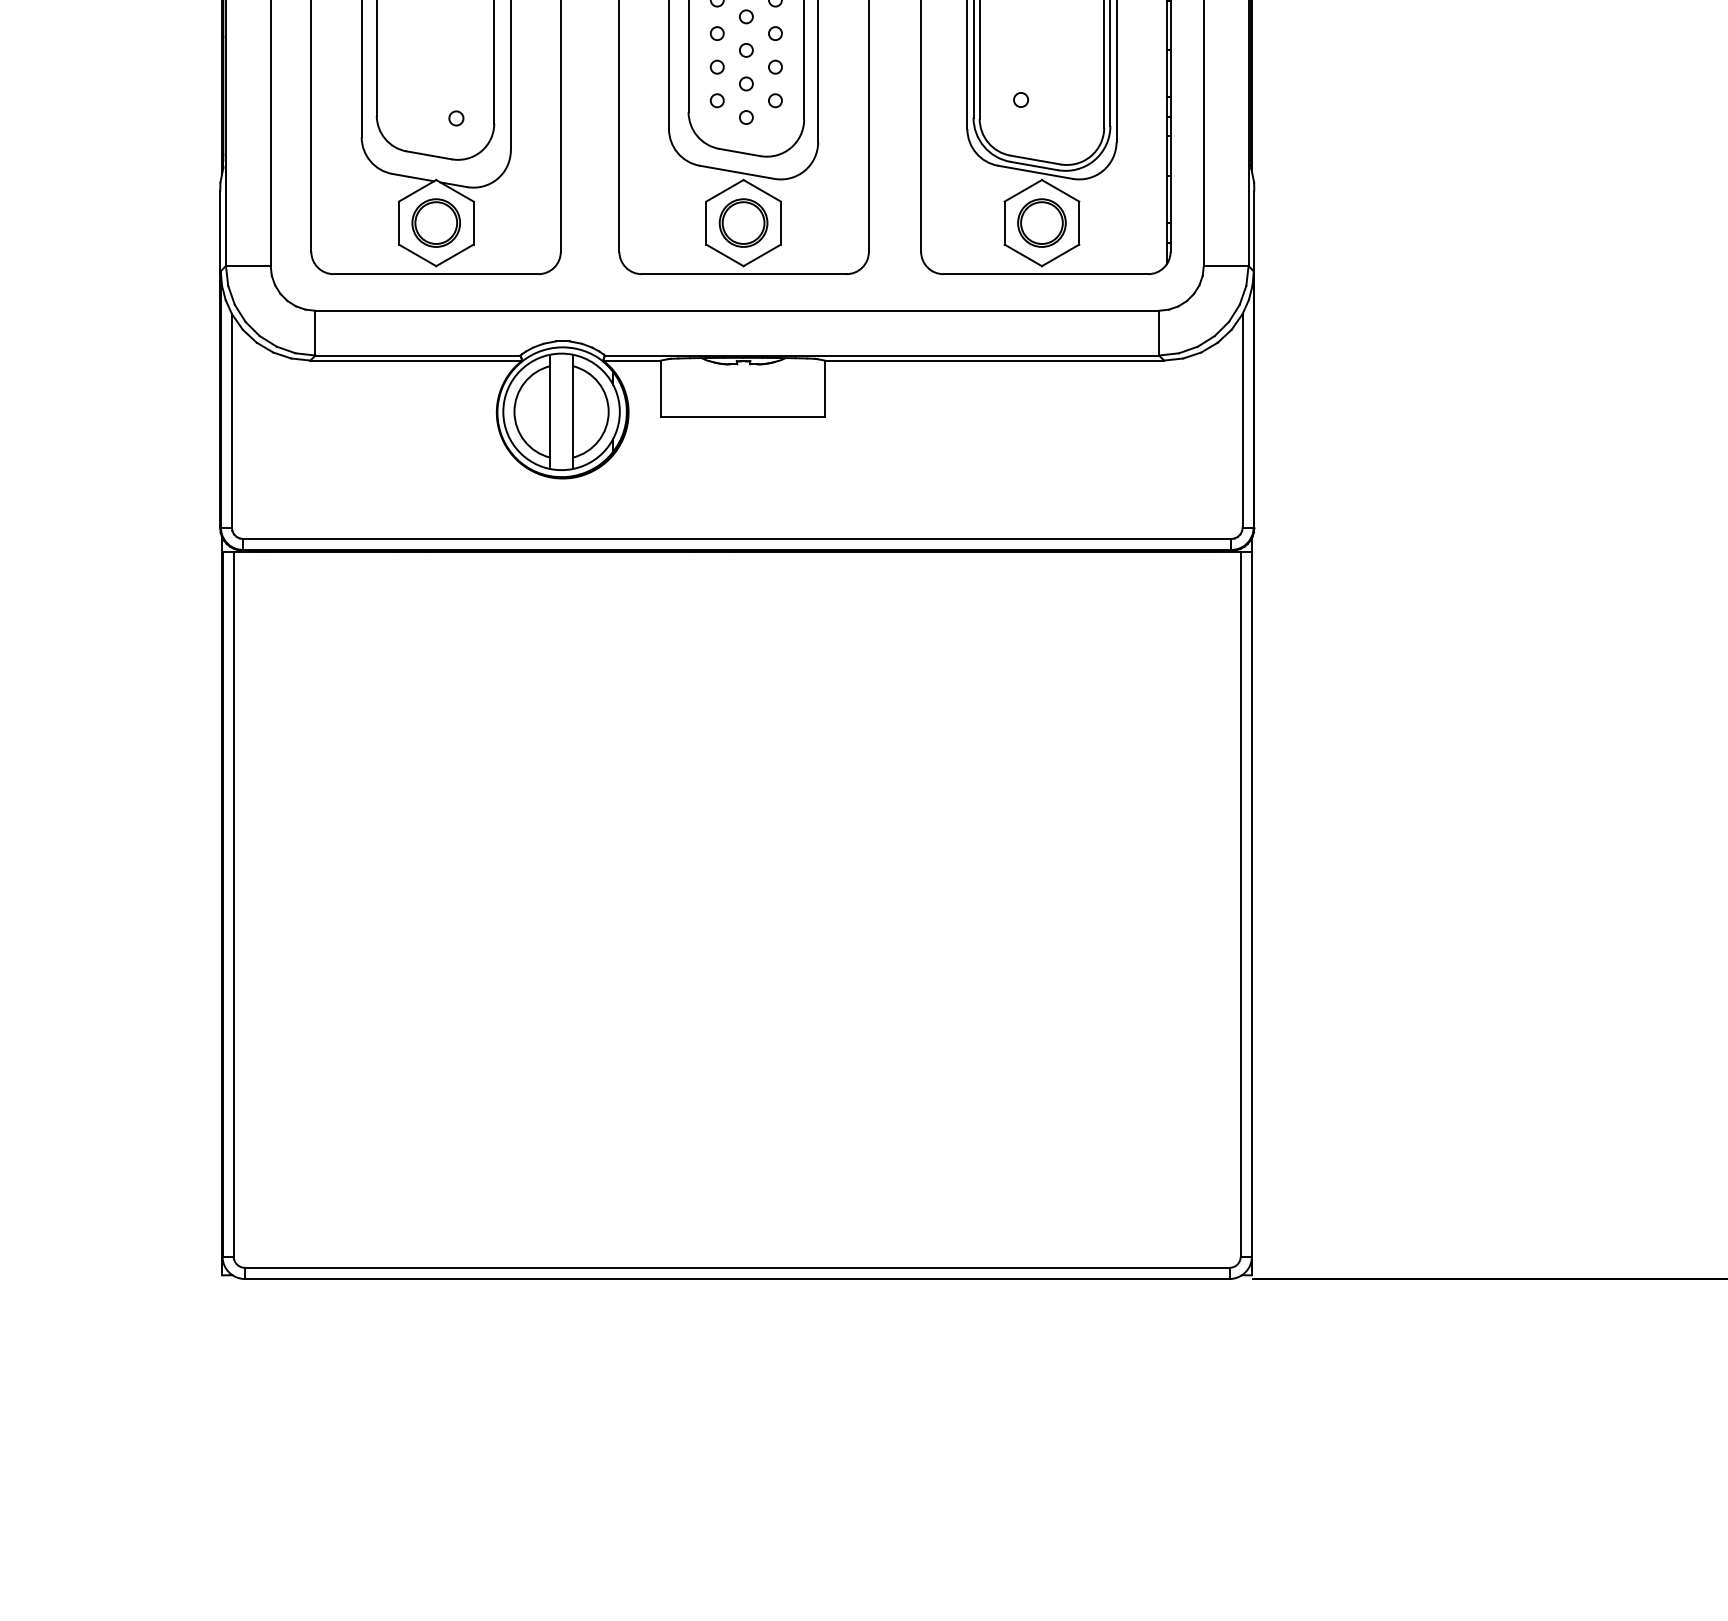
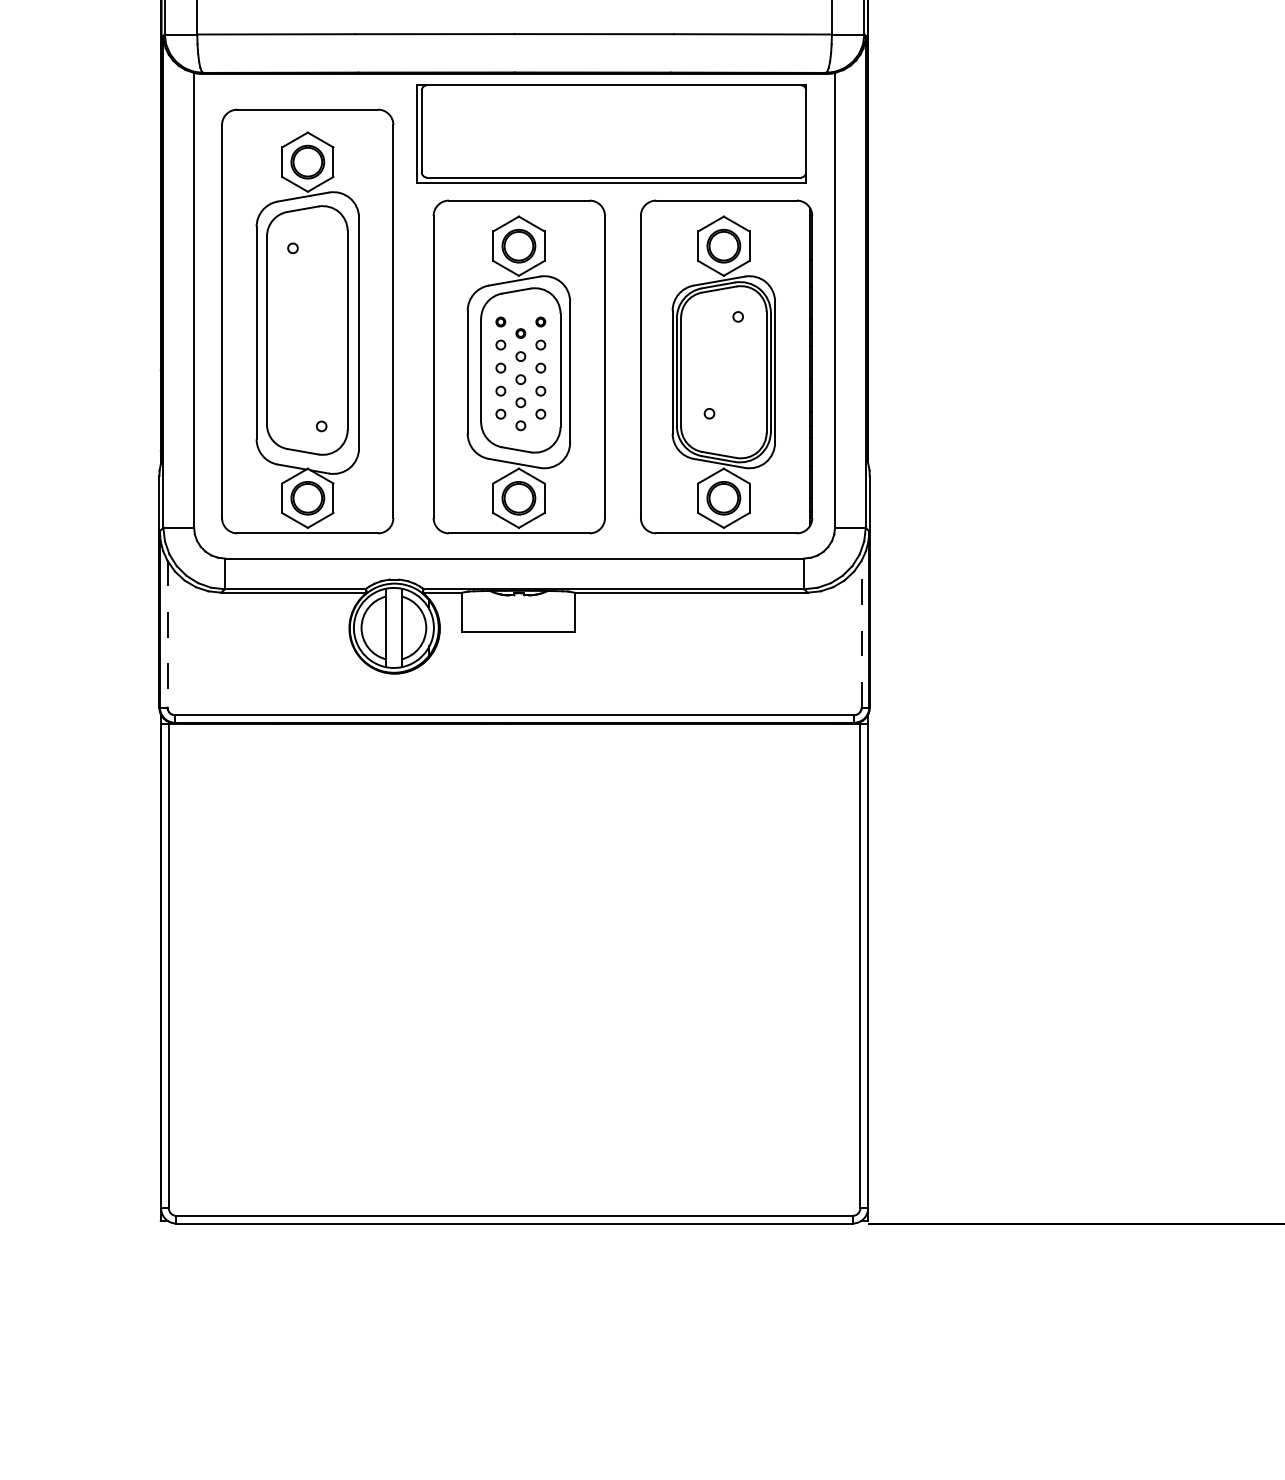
line: (1242, 419) -> (861, 633), solid -> dashed
line: (231, 421) -> (167, 634), solid -> dashed

